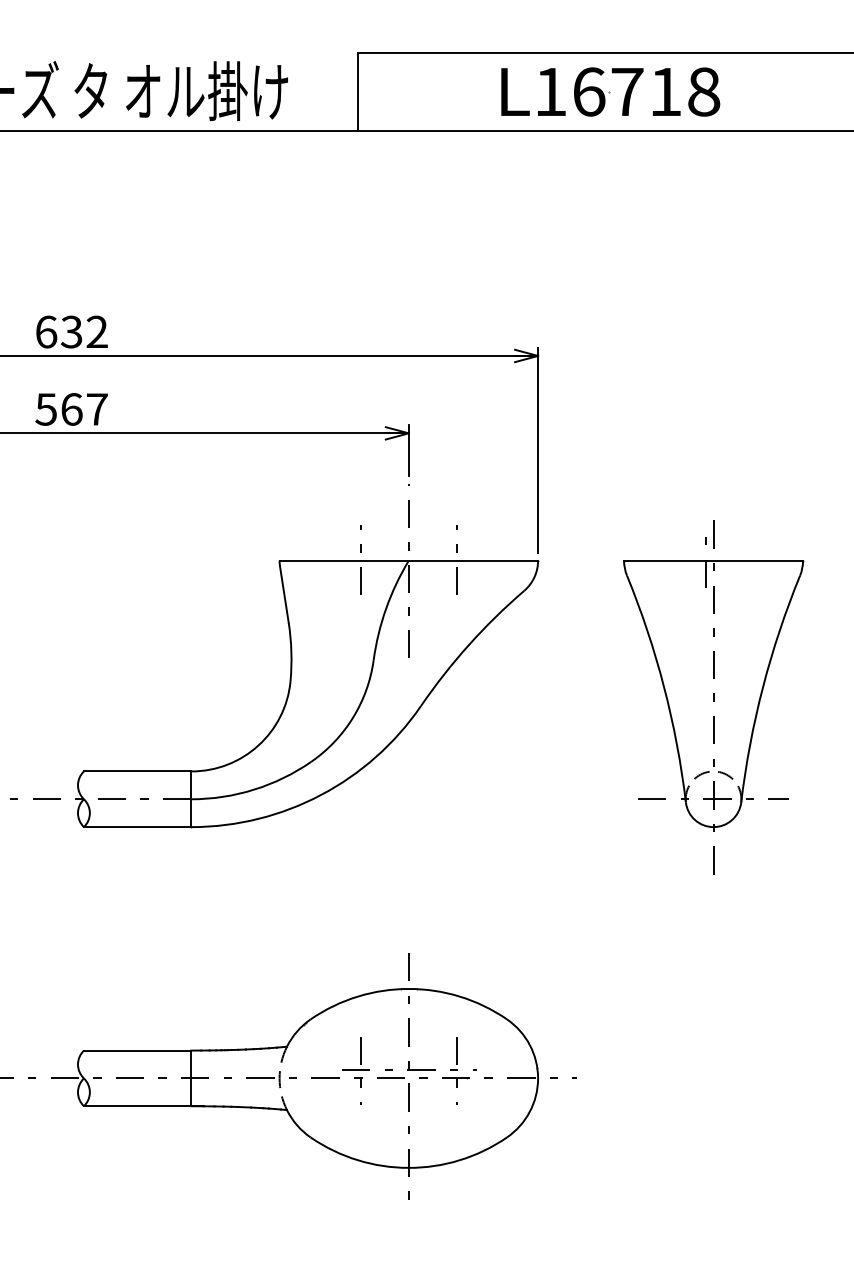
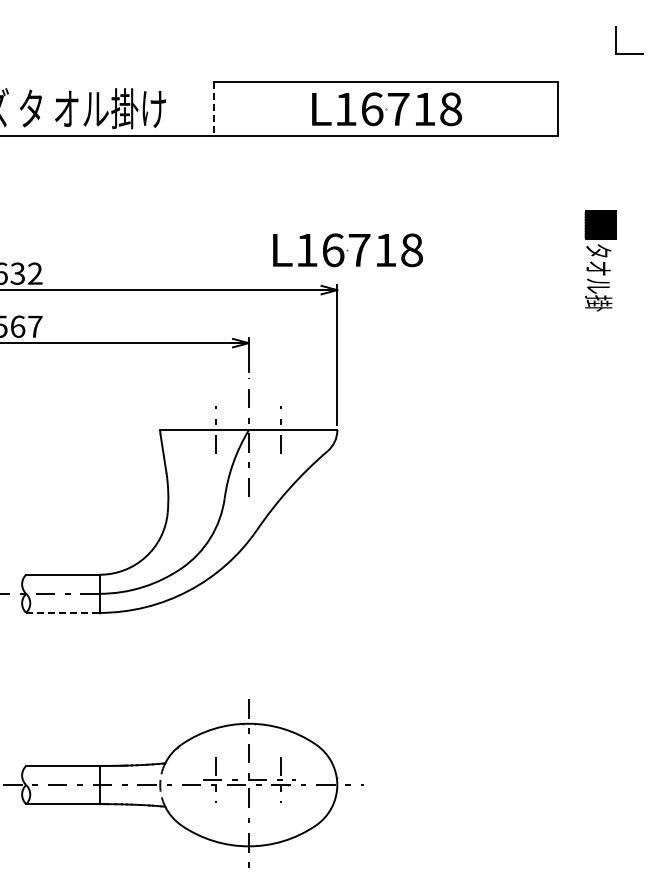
line: (357, 92) -> (213, 109), solid -> dashed
part: (552, 298) -> (347, 250), added
part: (713, 698) -> (457, 524), removed
line: (136, 826) -> (62, 612), solid -> dashed

